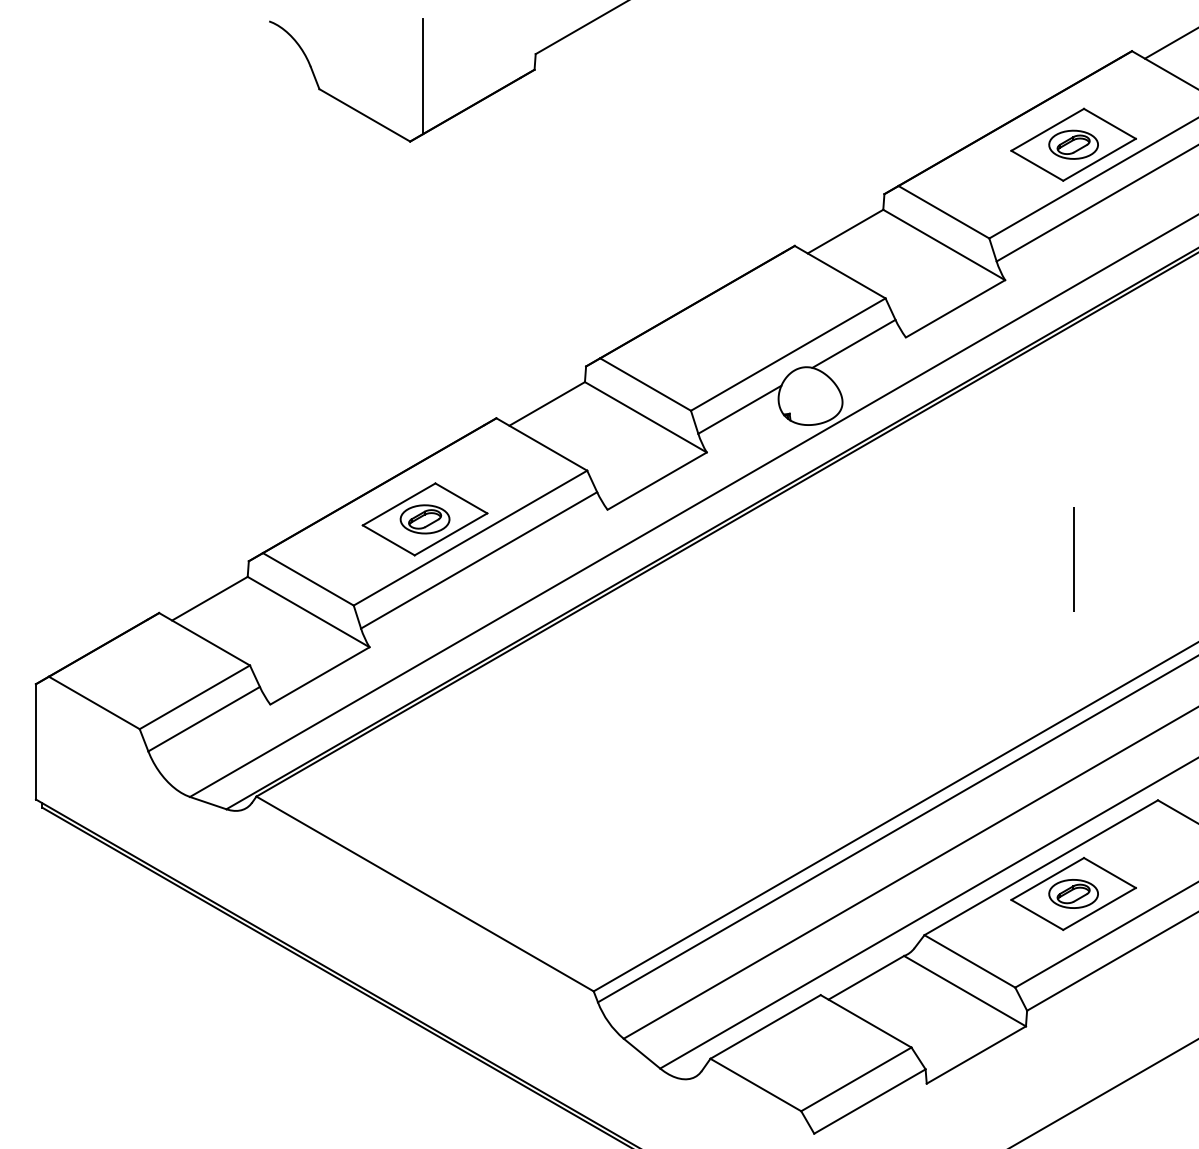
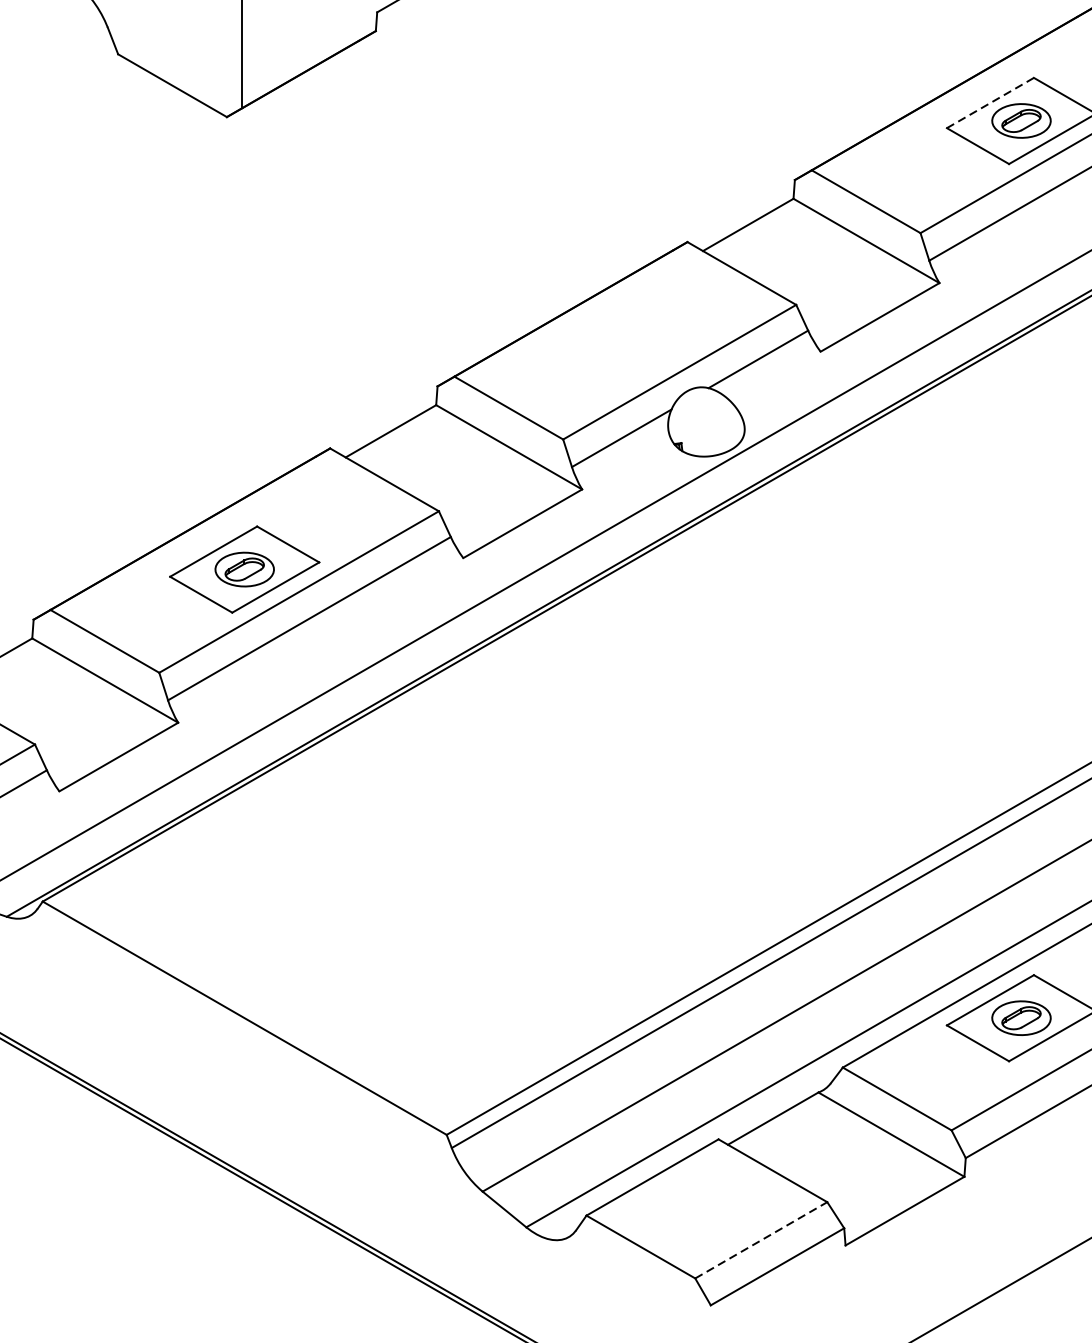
line: (1047, 129) -> (990, 102), solid -> dashed
line: (1073, 559) -> (1021, 617), removed
line: (856, 1079) -> (761, 1240), solid -> dashed

